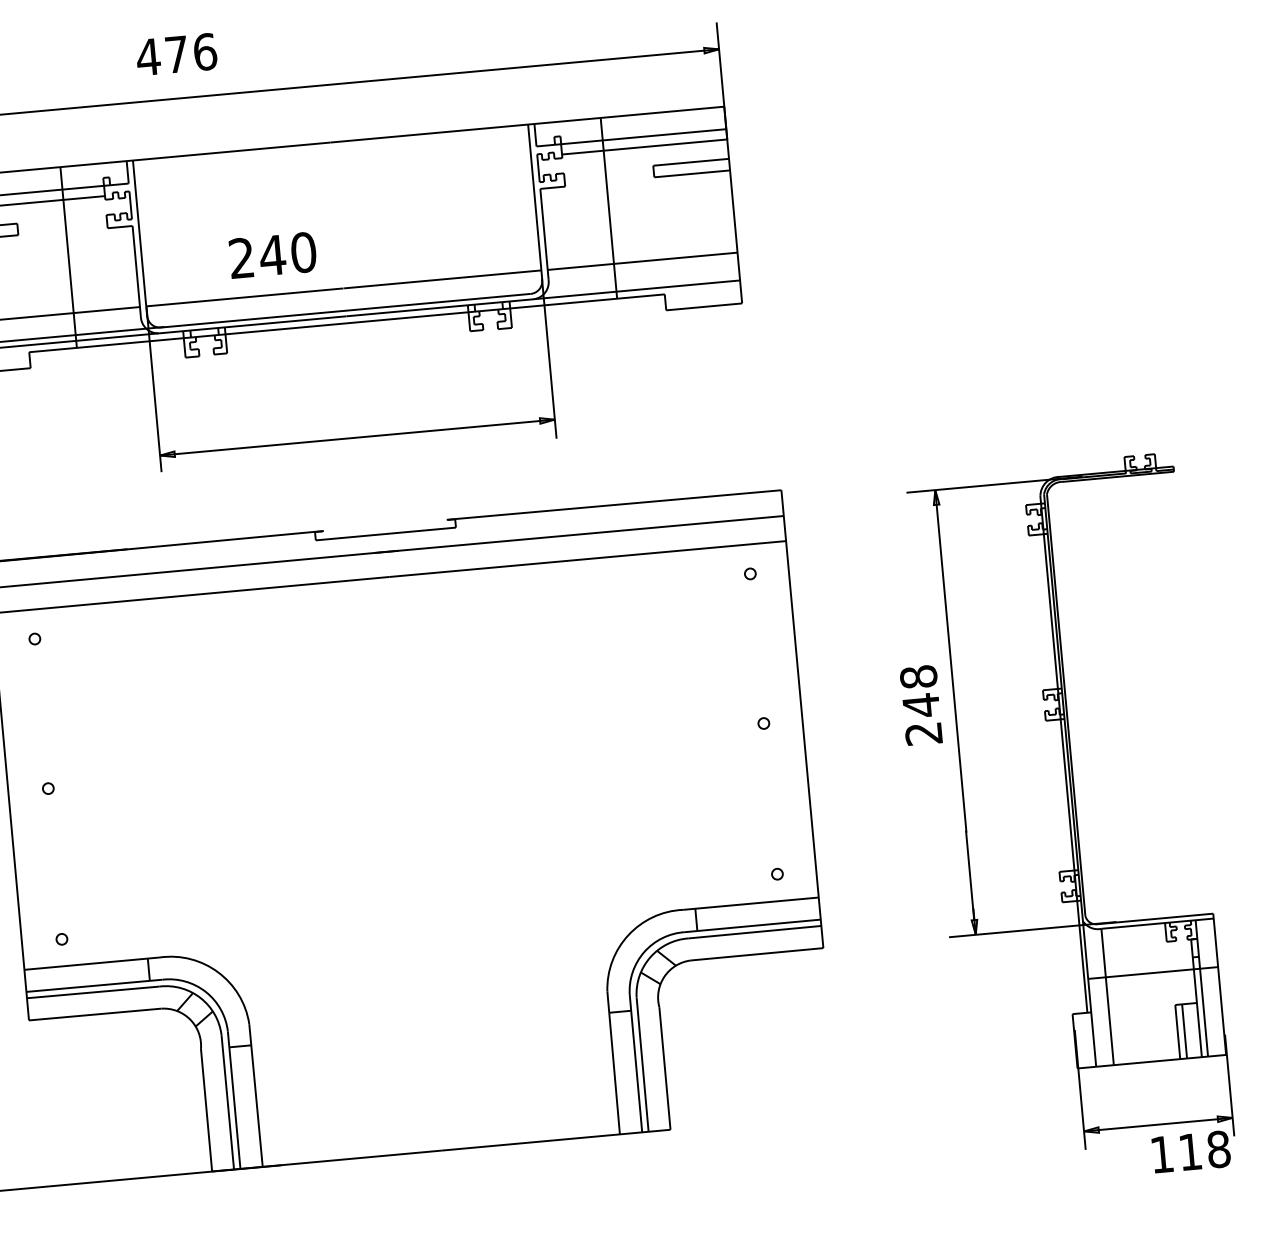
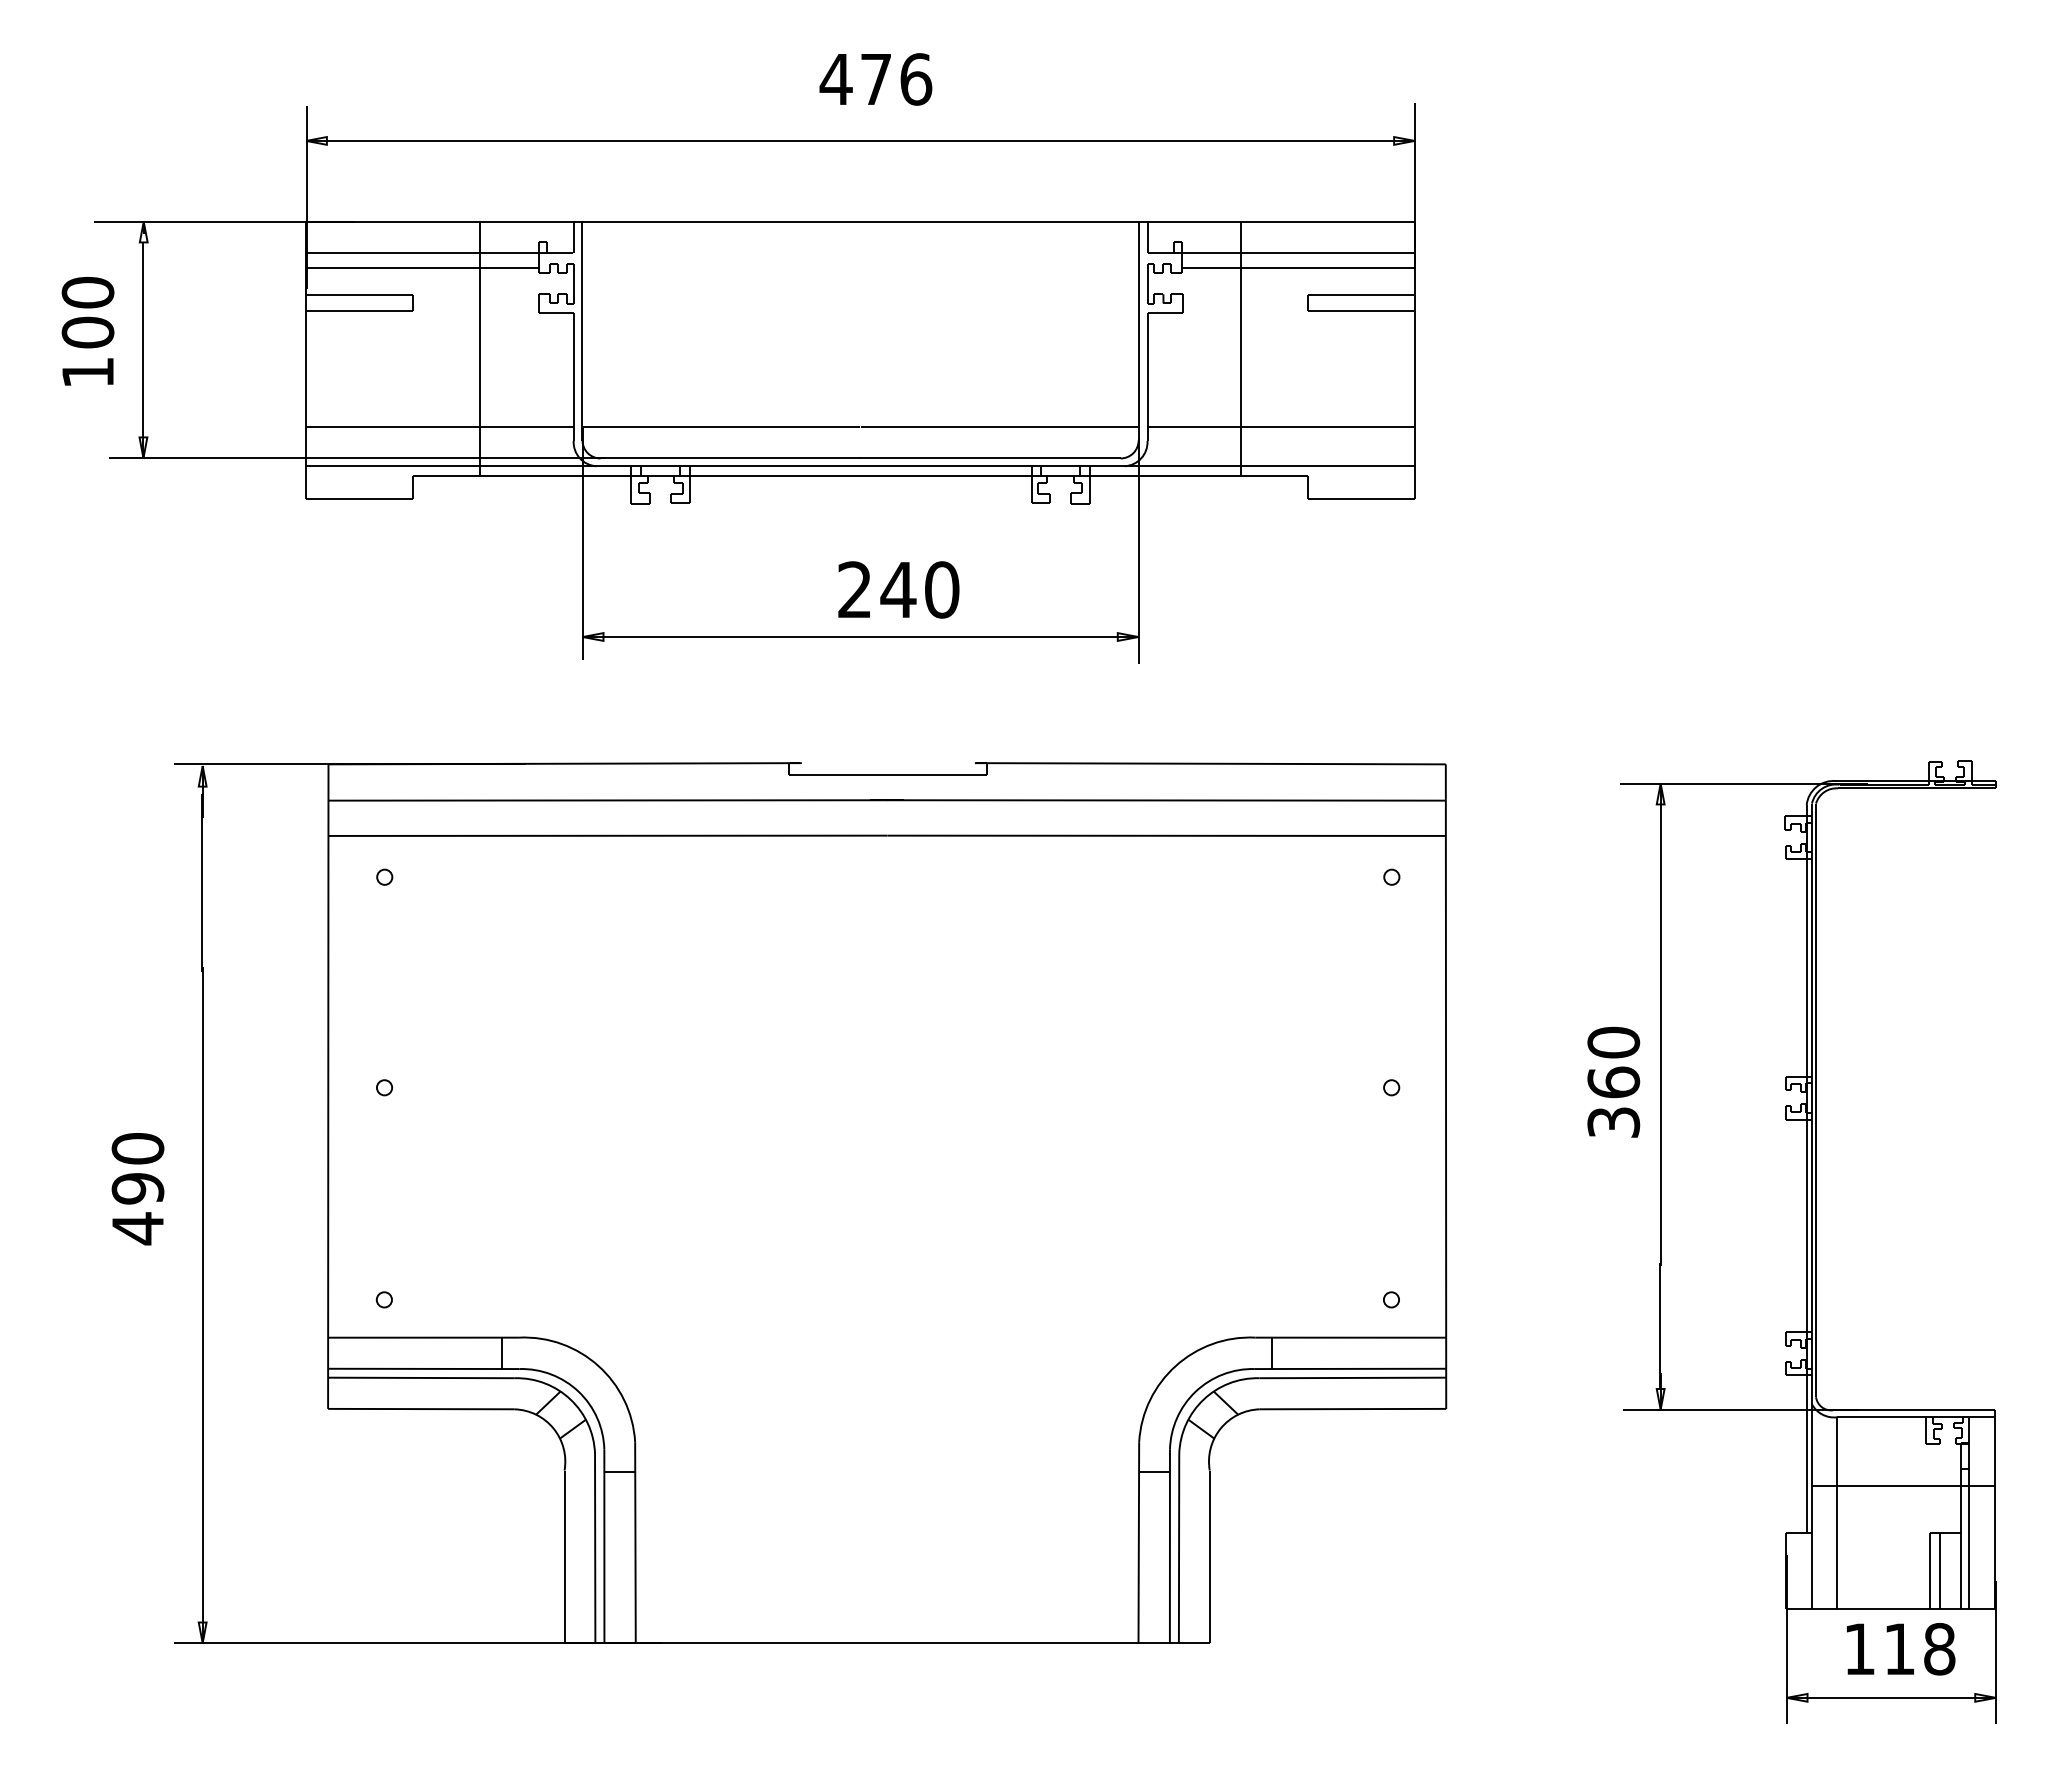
text: (176, 54) -> (875, 79), moved
text: (272, 255) -> (898, 589), moved
text: (921, 704) -> (1613, 1081), 248 -> 360
text: (1191, 1152) -> (1901, 1649), moved

